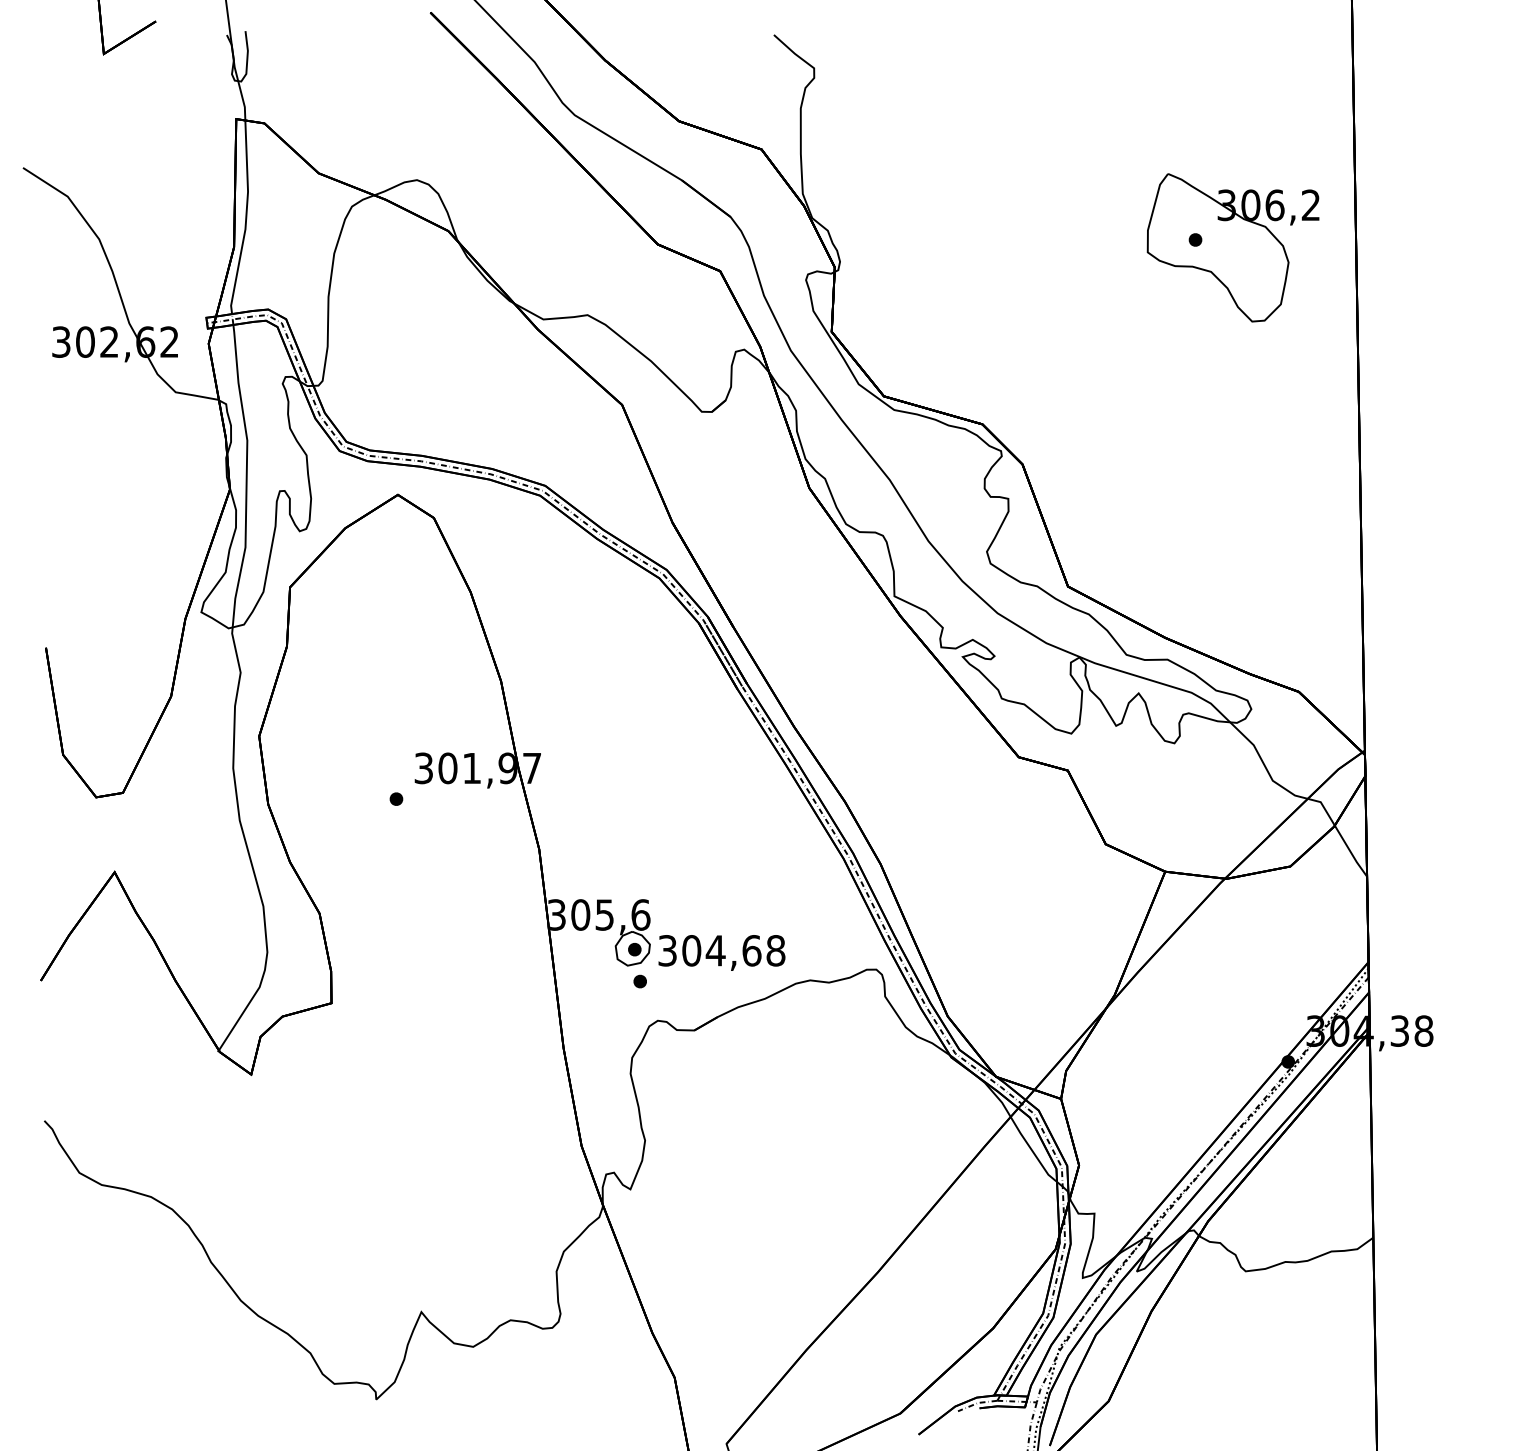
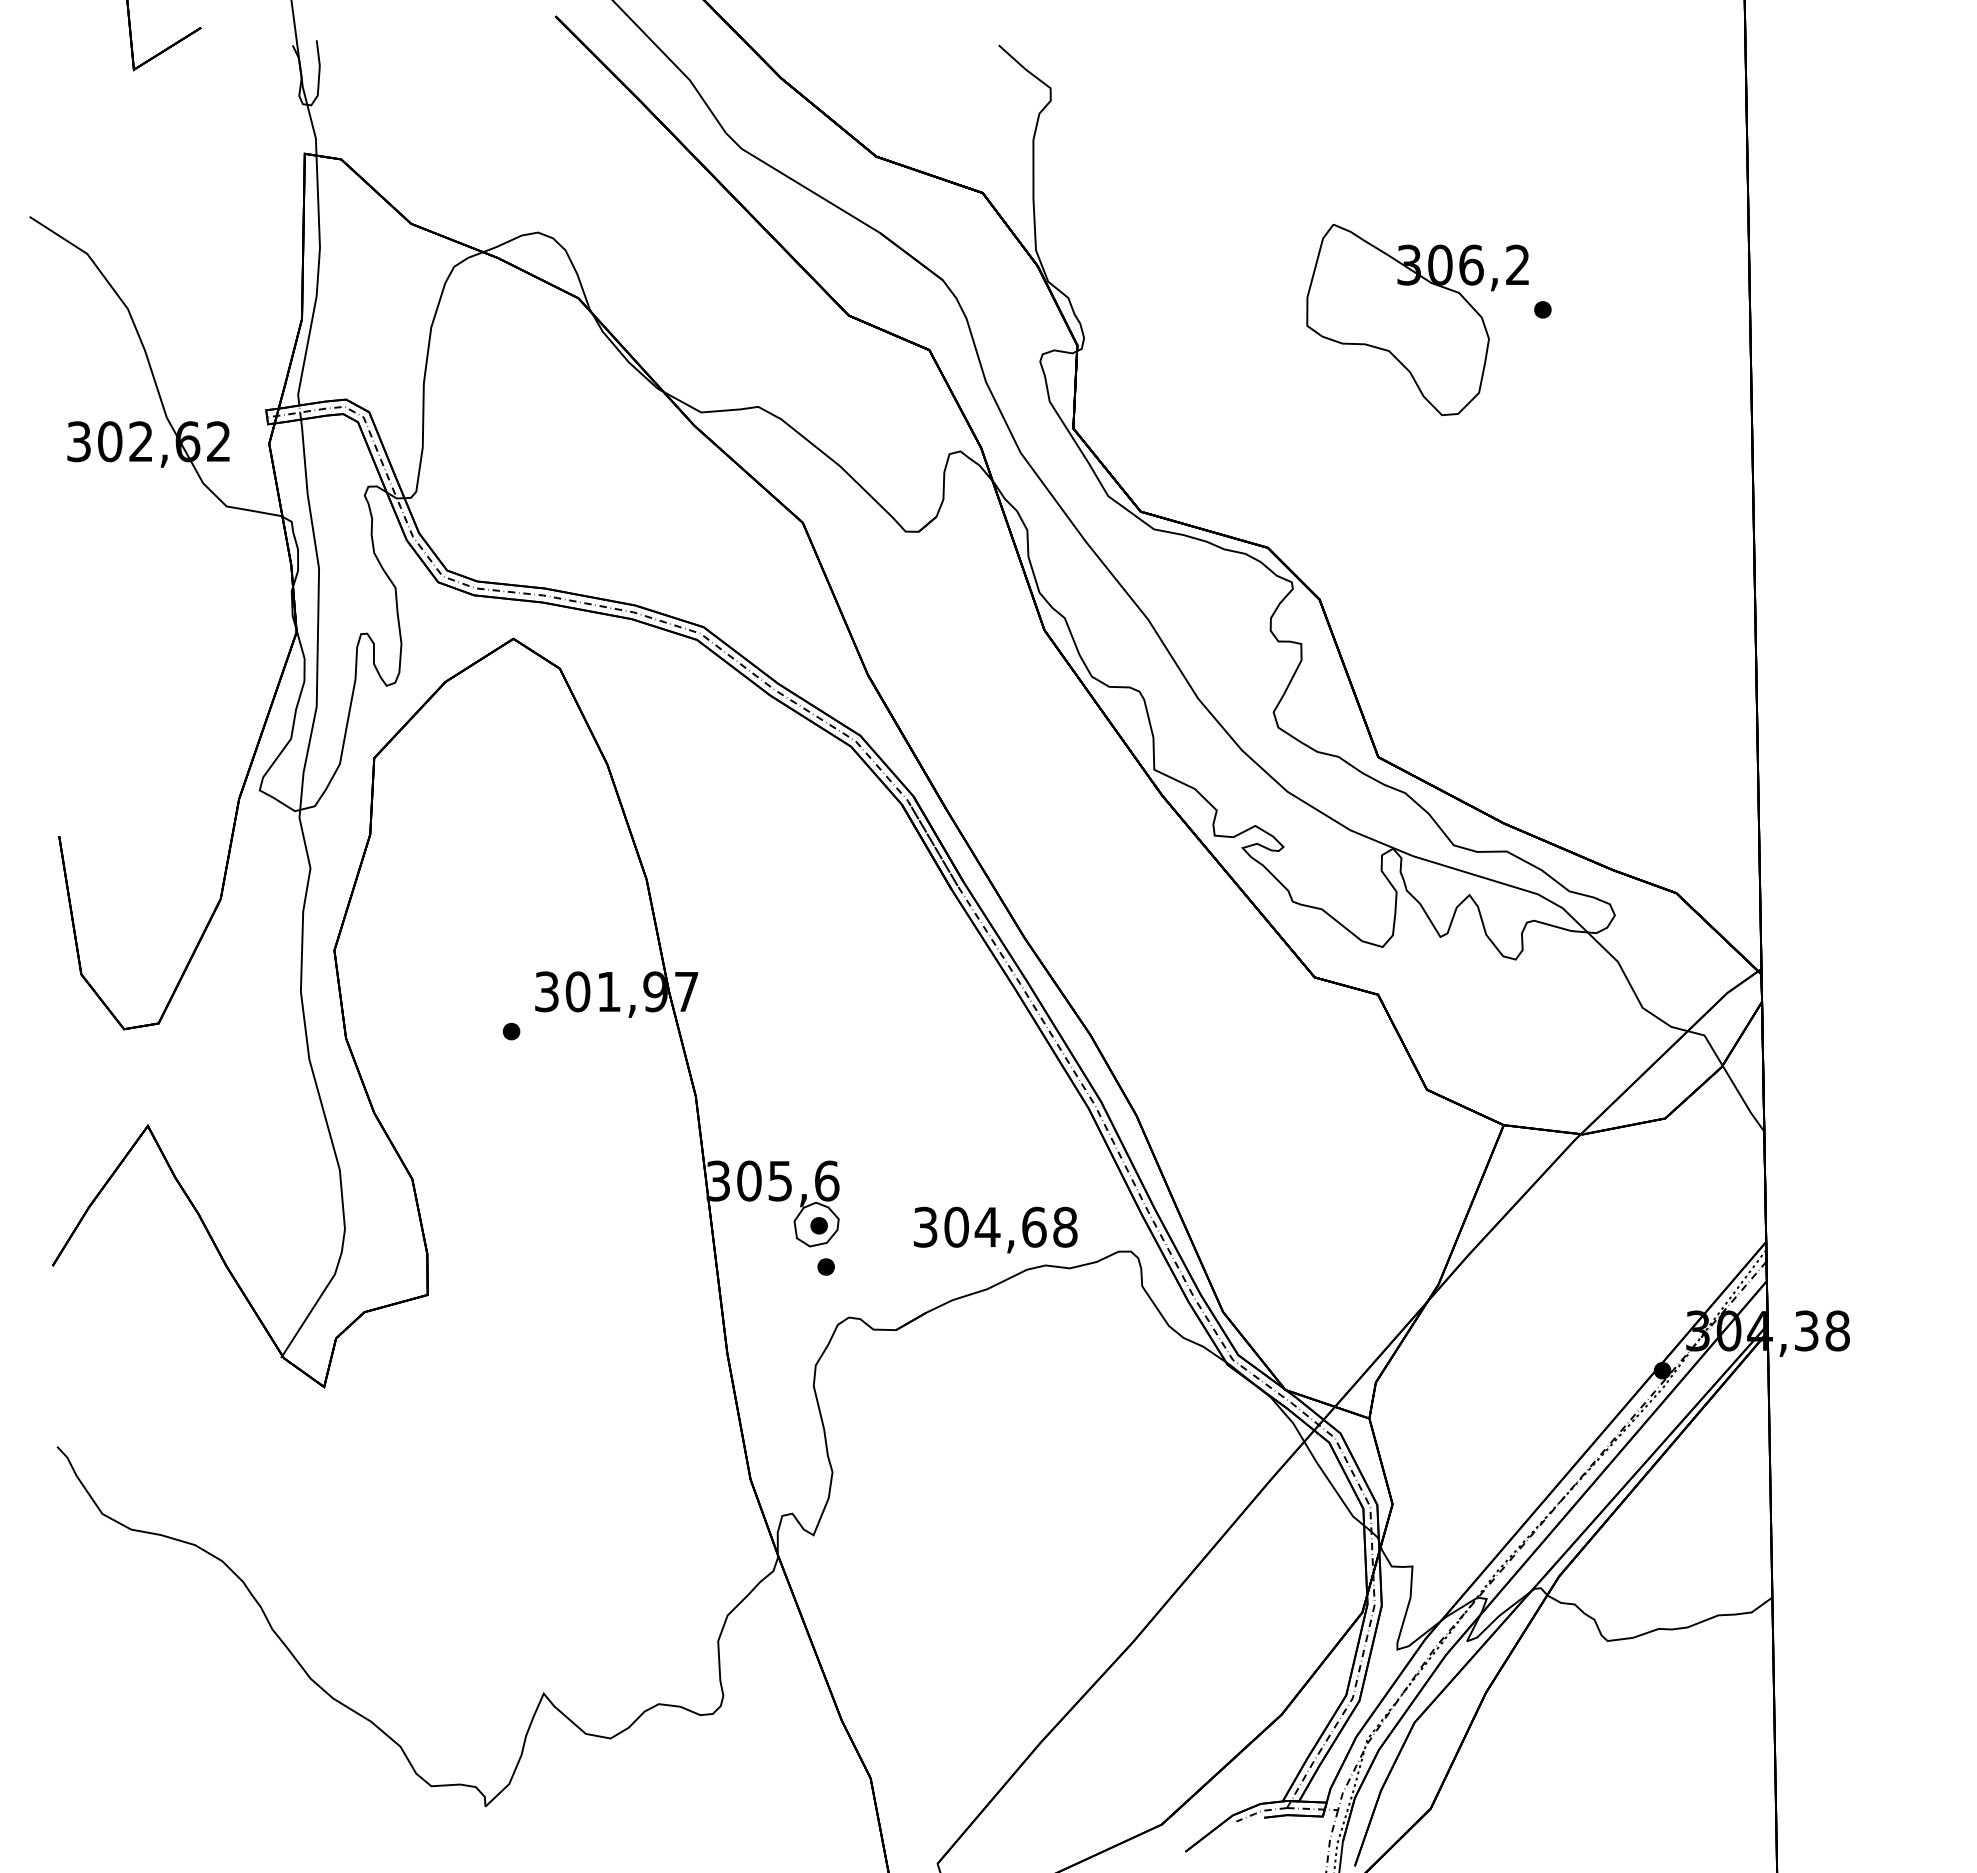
part: (1233, 248) -> (1417, 320), moved
text: (721, 952) -> (995, 1229), moved

